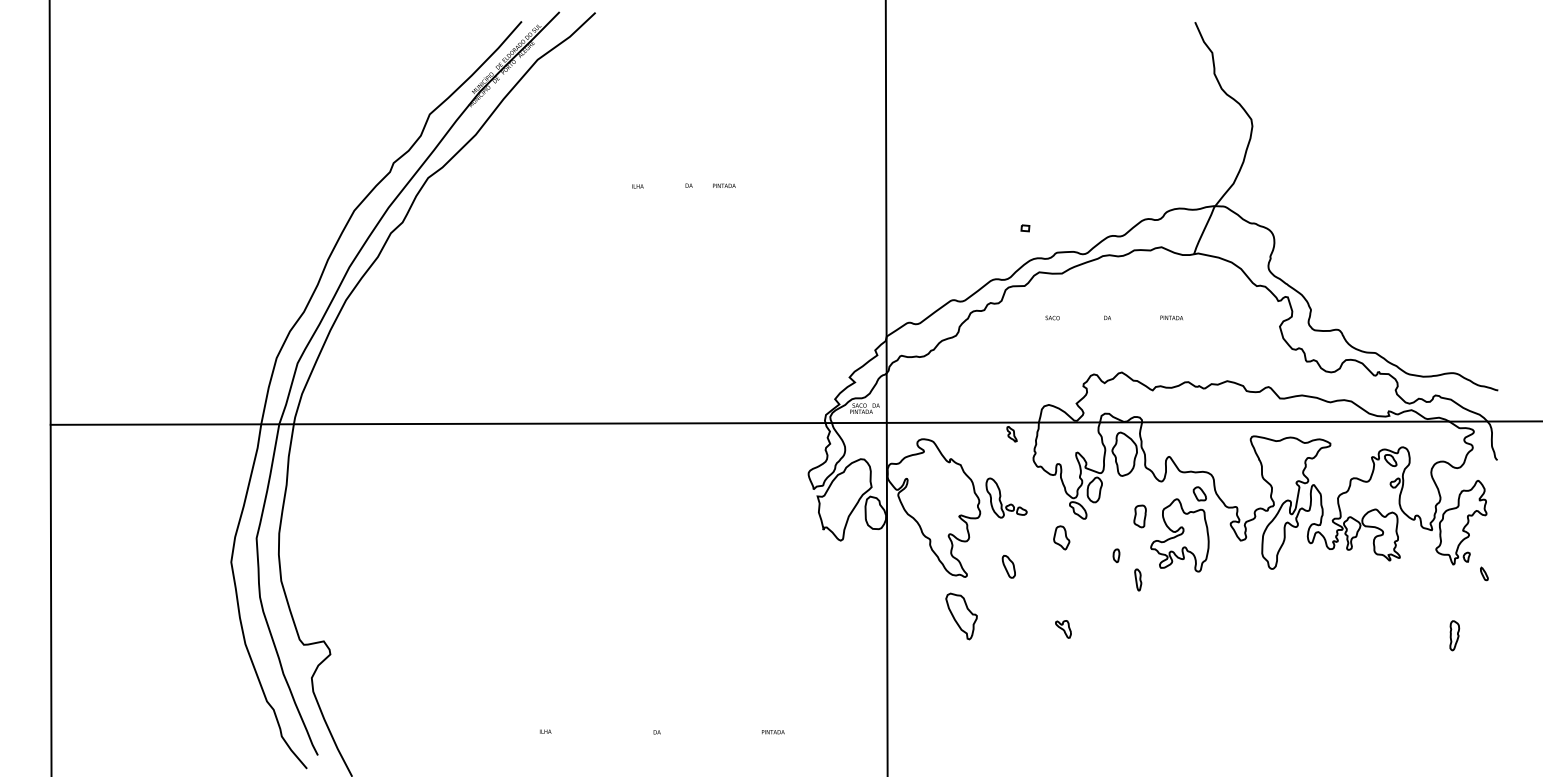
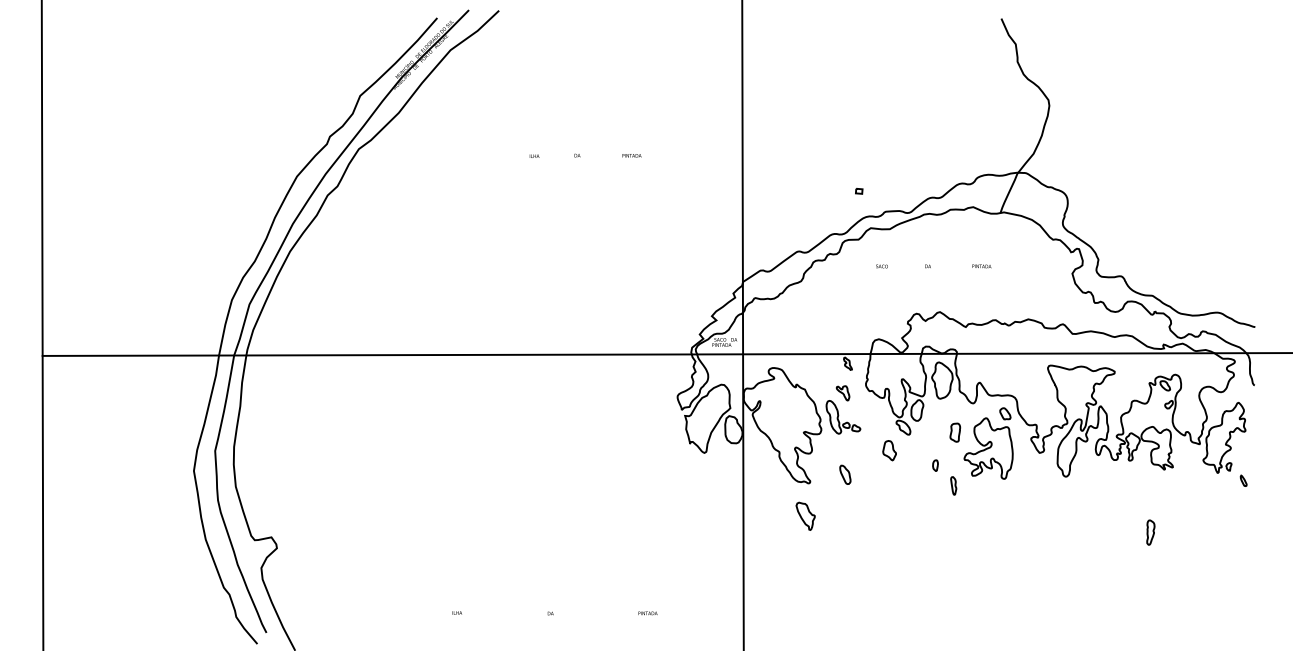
text: (723, 185) -> (631, 155), moved
part: (961, 615) -> (805, 515), size x0.71
part: (1062, 629) -> (842, 393), moved
part: (1454, 635) -> (1150, 532), moved

